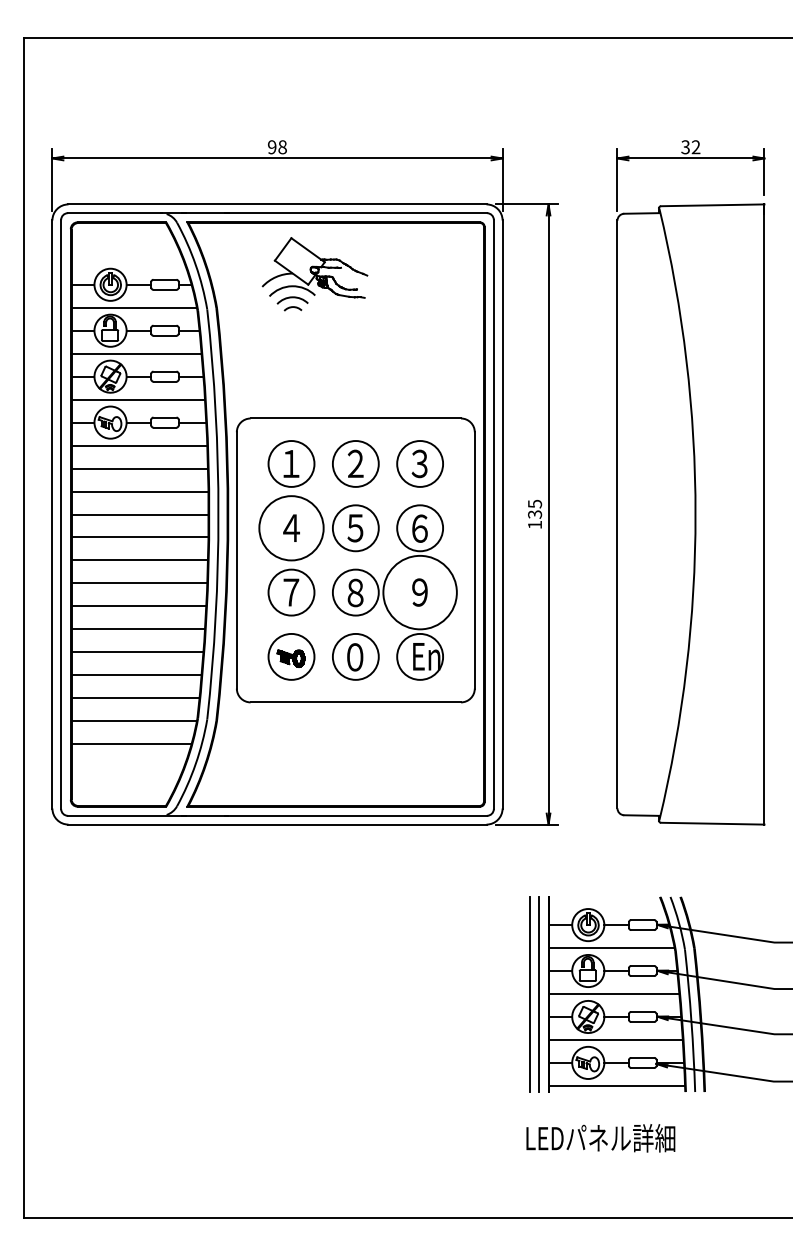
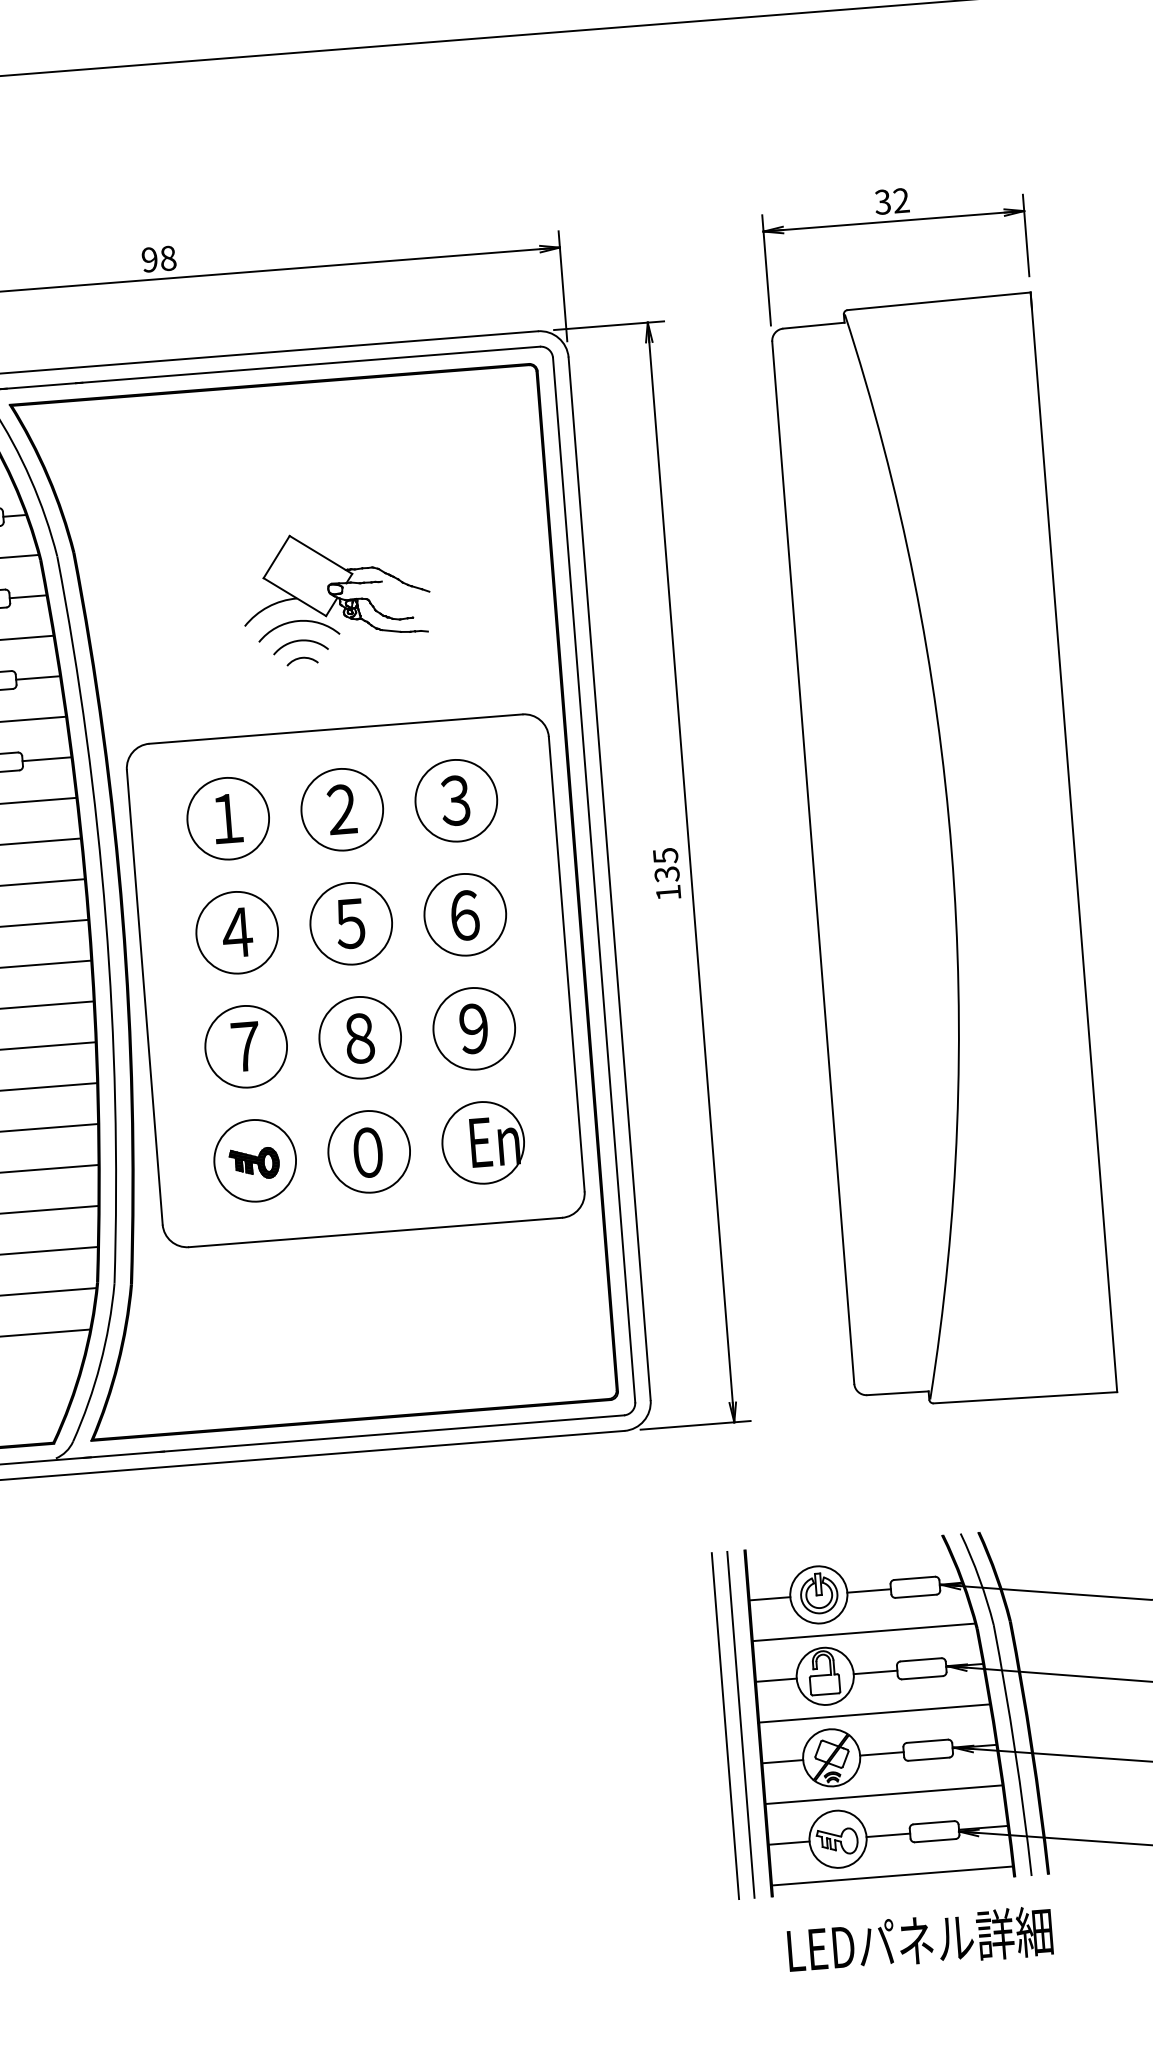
part: (314, 274) -> (335, 597), moved
circle: (291, 528) -> (237, 933), size x0.71
circle: (420, 592) -> (474, 1028), size x0.62
text: (600, 1138) -> (919, 1940), moved

